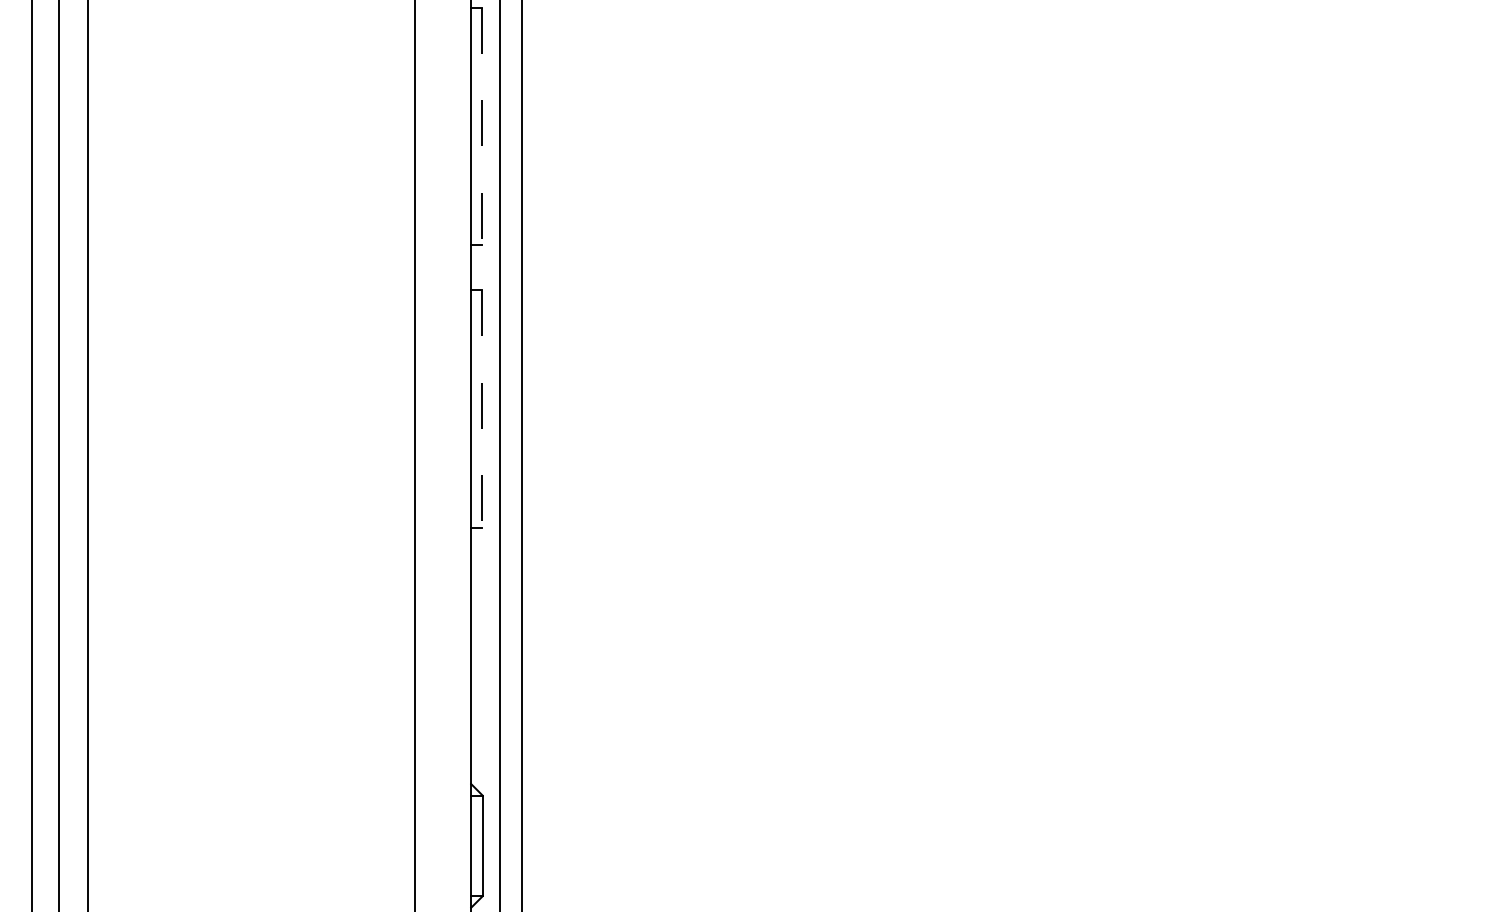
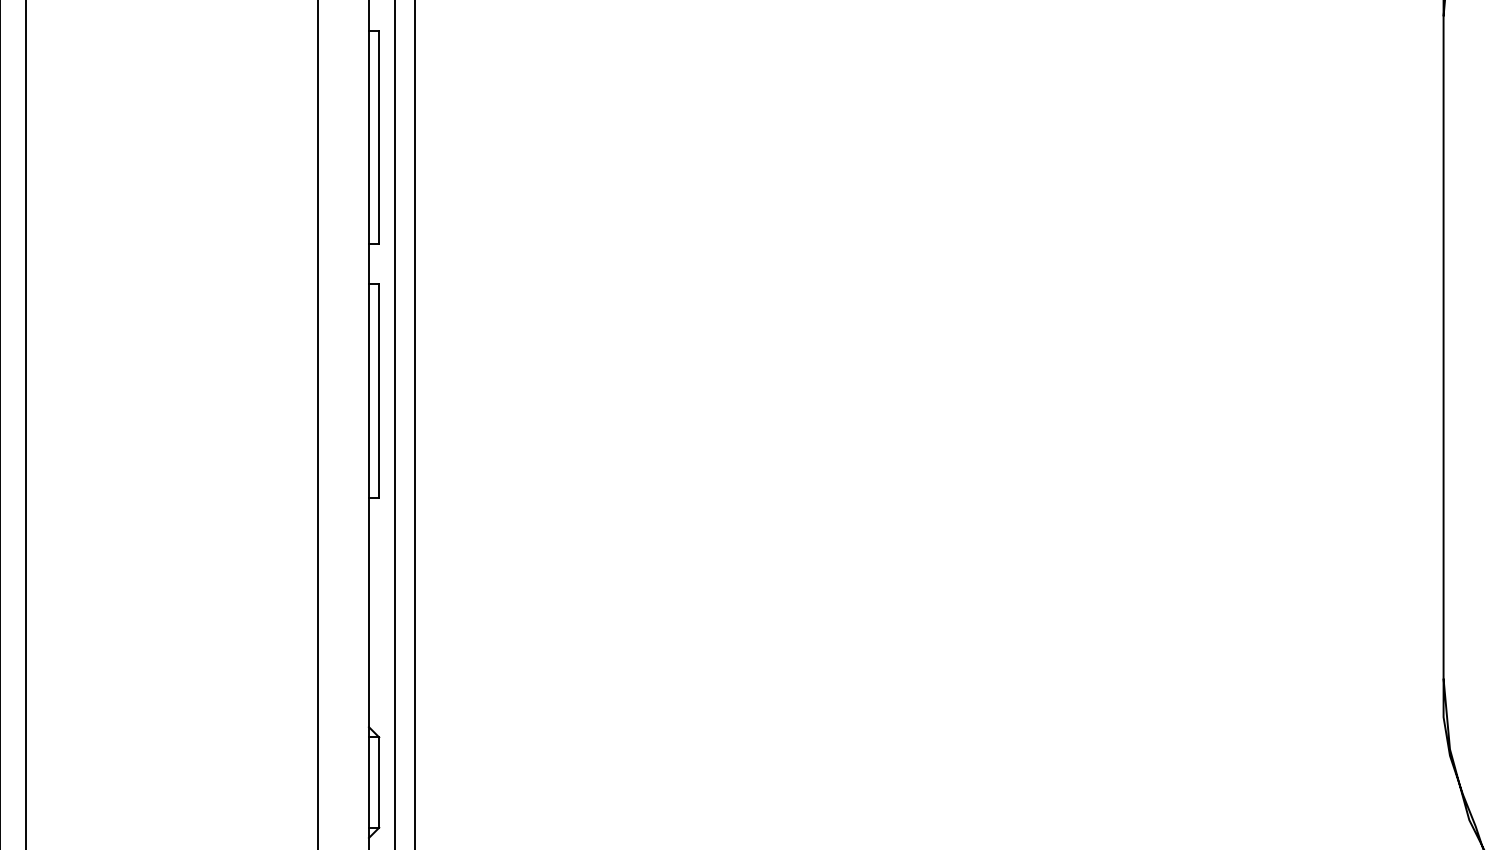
line: (481, 126) -> (378, 137), dashed -> solid
line: (481, 409) -> (378, 391), dashed -> solid

